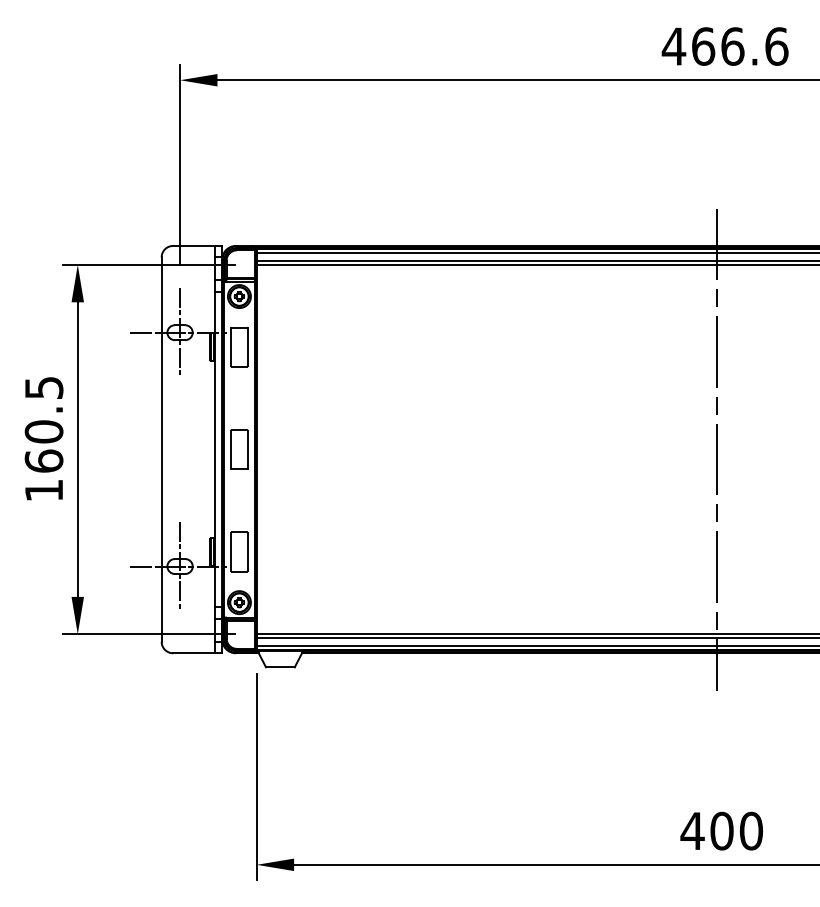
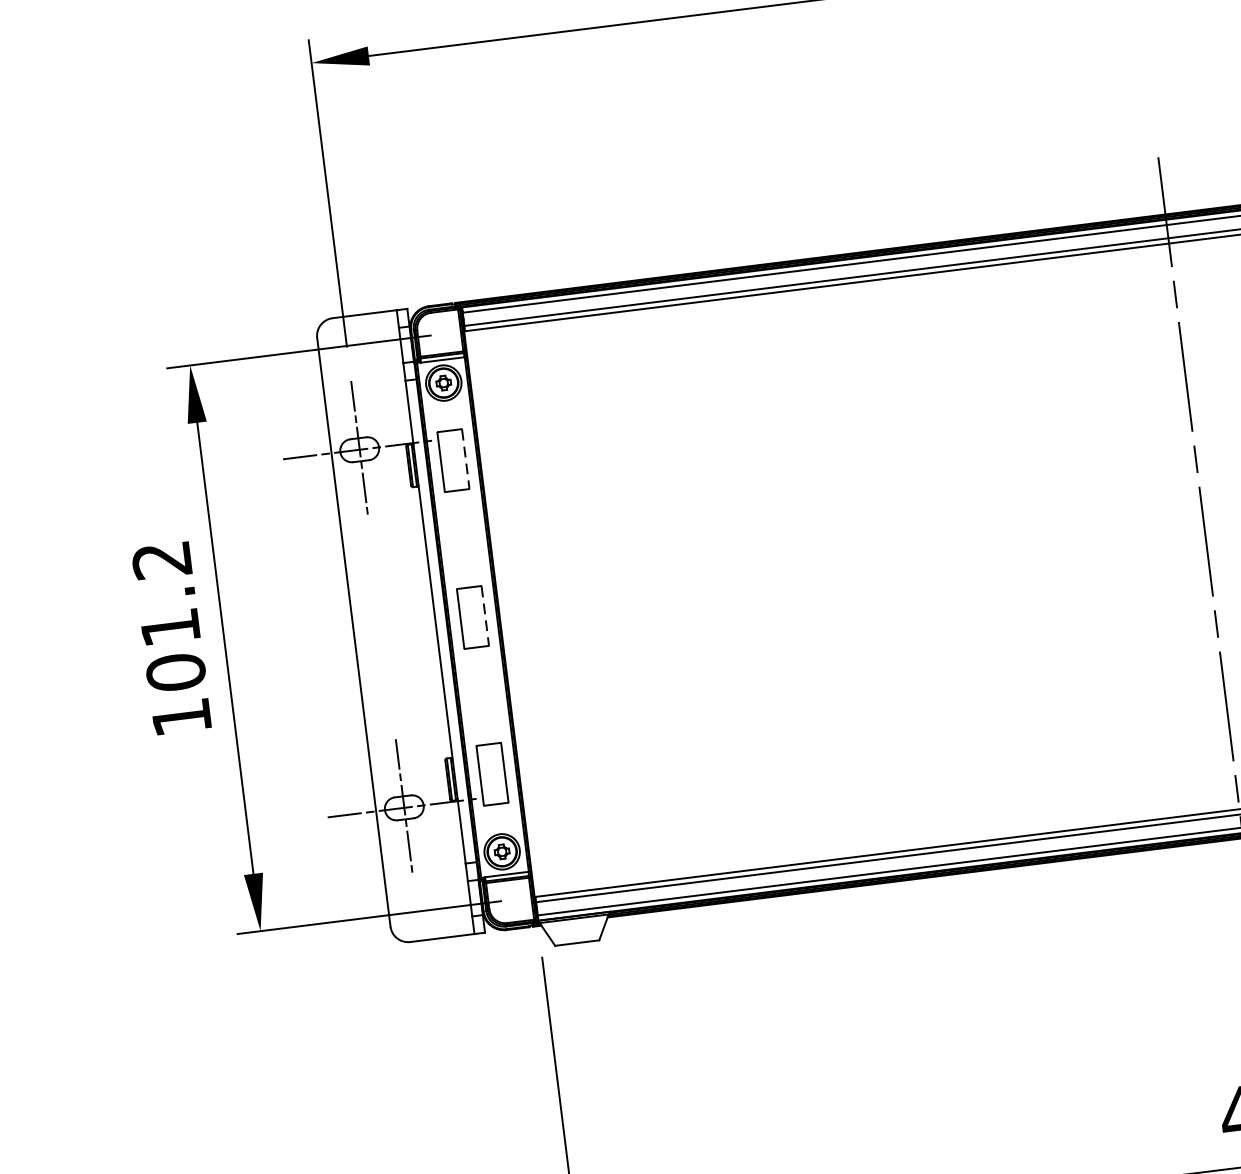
line: (247, 347) -> (465, 459), solid -> dashed
text: (43, 424) -> (168, 616), 160.5 -> 101.2
line: (247, 450) -> (485, 617), solid -> dashed

